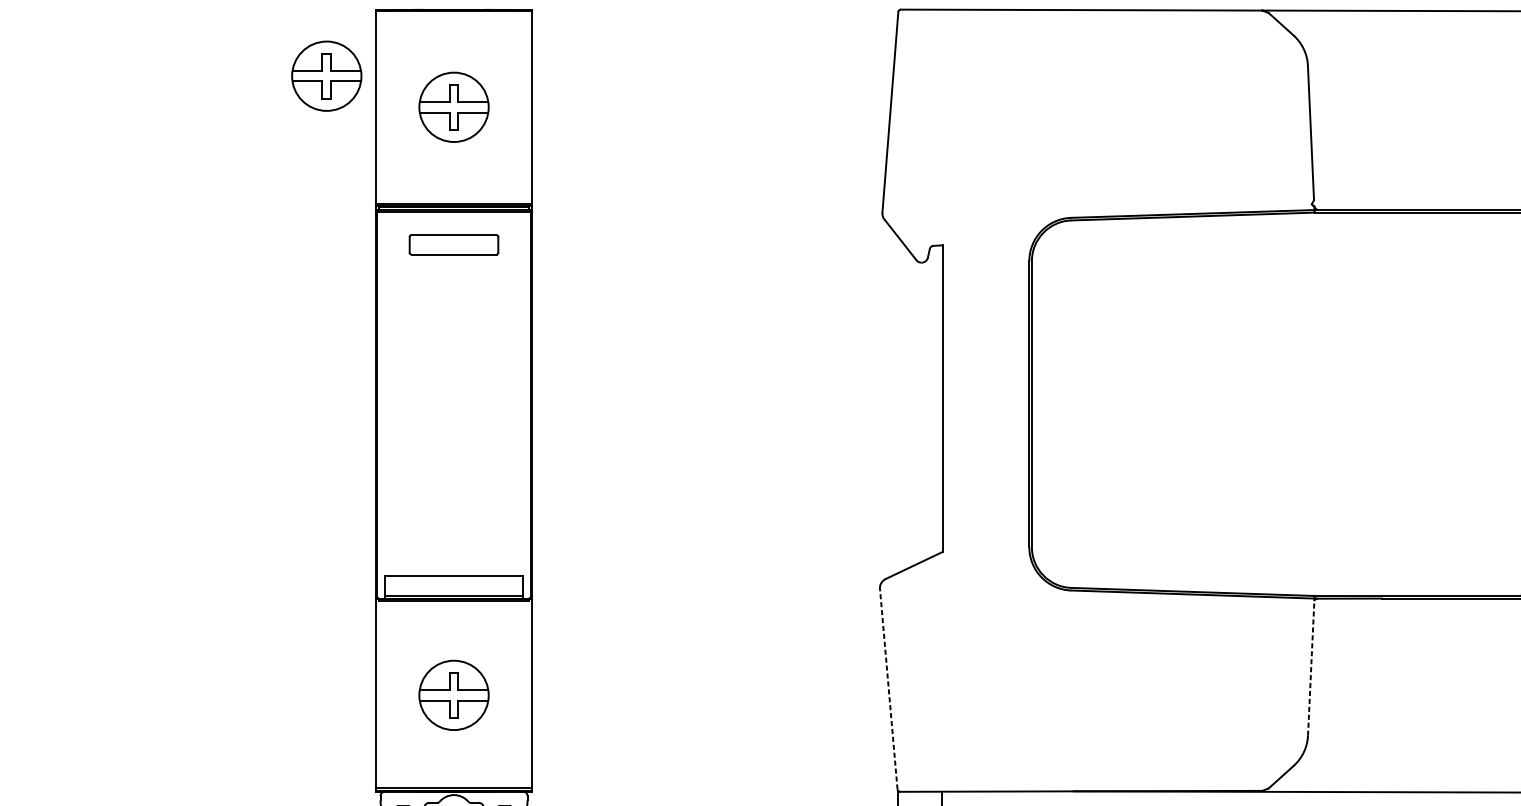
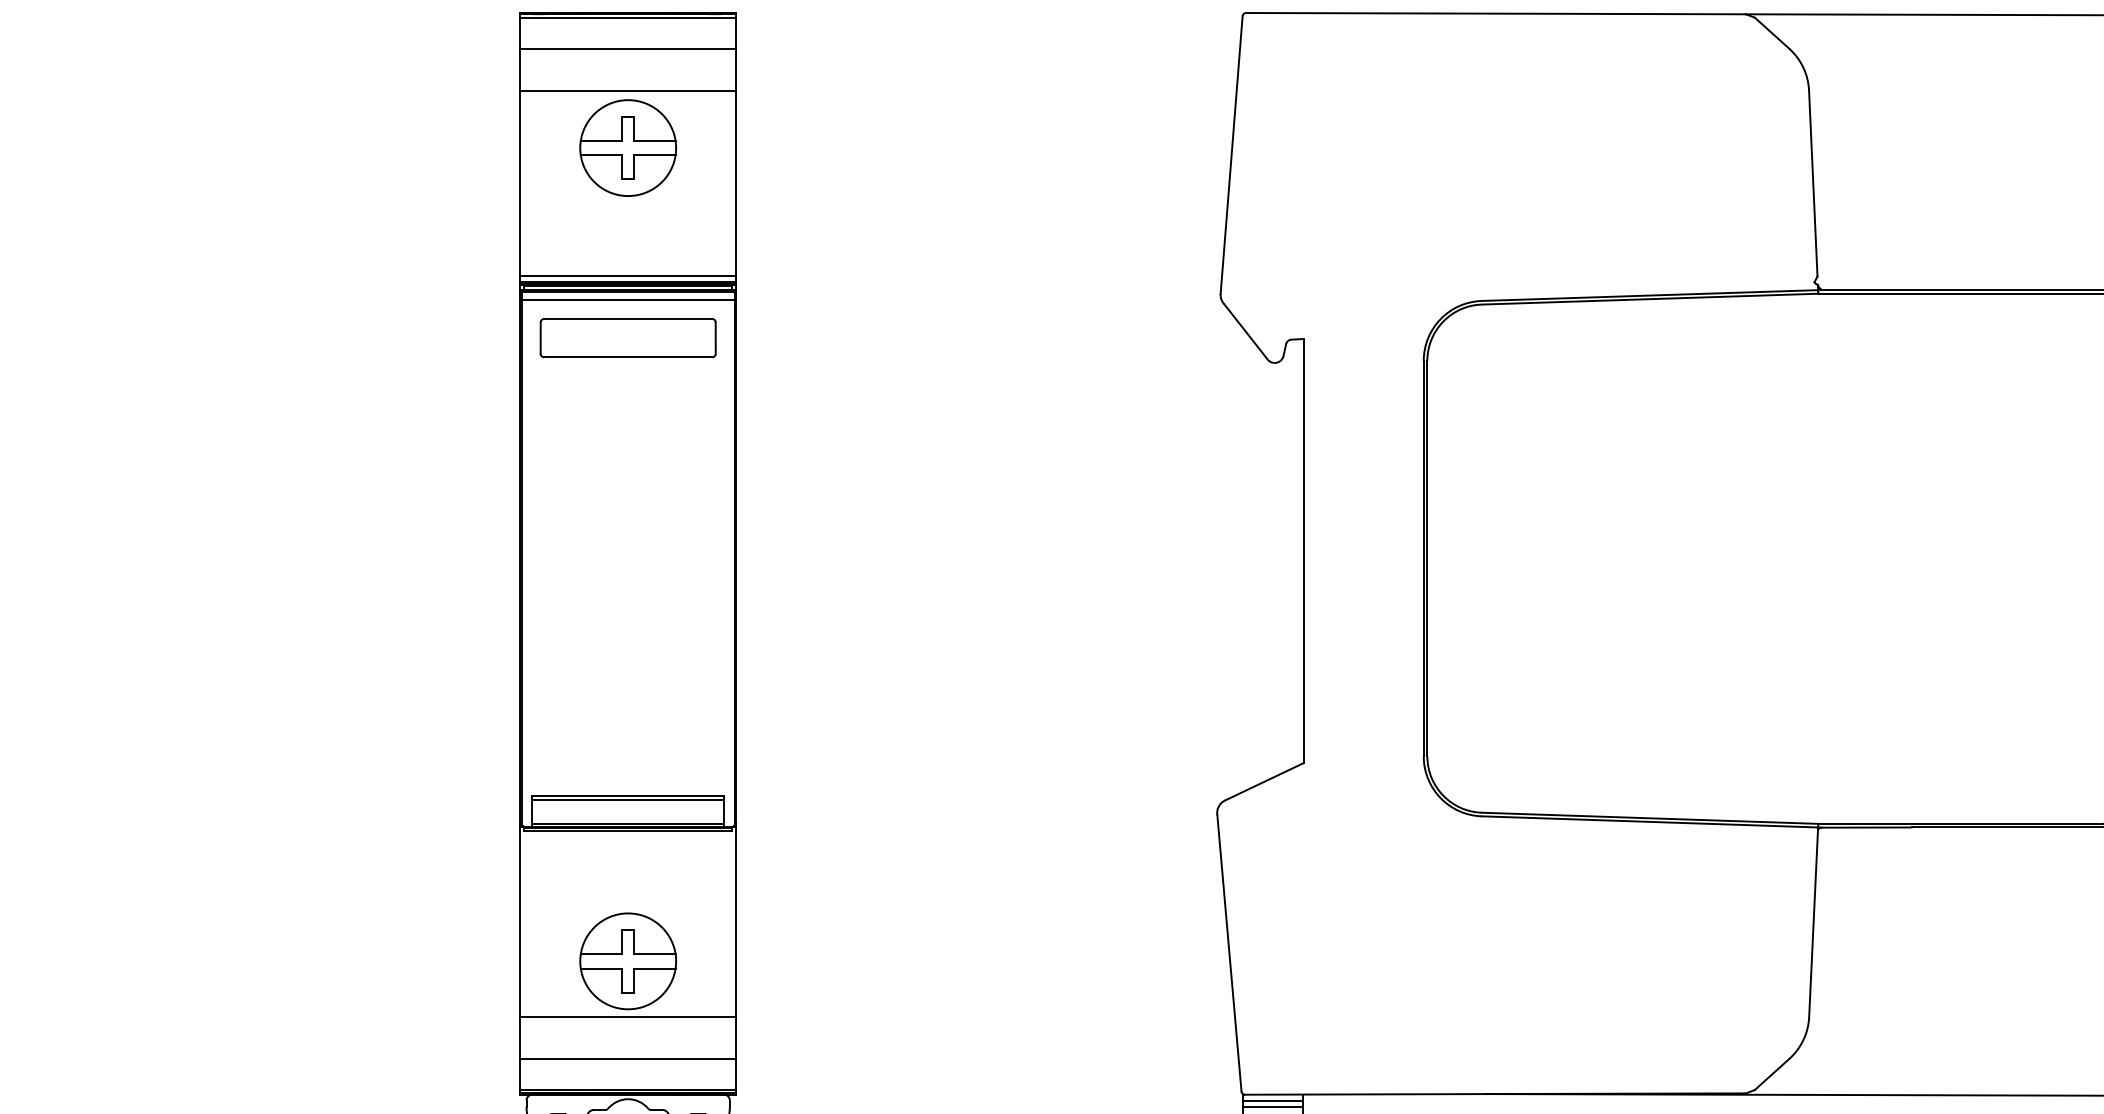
line: (454, 12) -> (628, 17), added
line: (454, 35) -> (628, 48), added
line: (454, 65) -> (628, 90), added
part: (326, 75) -> (451, 104), removed
line: (454, 200) -> (628, 276), added
line: (453, 217) -> (627, 300), added
part: (453, 245) -> (627, 338), size x1.43
line: (454, 578) -> (628, 799), added
line: (1311, 665) -> (1813, 920), dashed -> solid
line: (888, 688) -> (1229, 952), dashed -> solid
line: (454, 735) -> (628, 1017), added
line: (454, 765) -> (628, 1058), added
line: (919, 796) -> (1272, 1100), added
line: (919, 800) -> (1272, 1106), added

